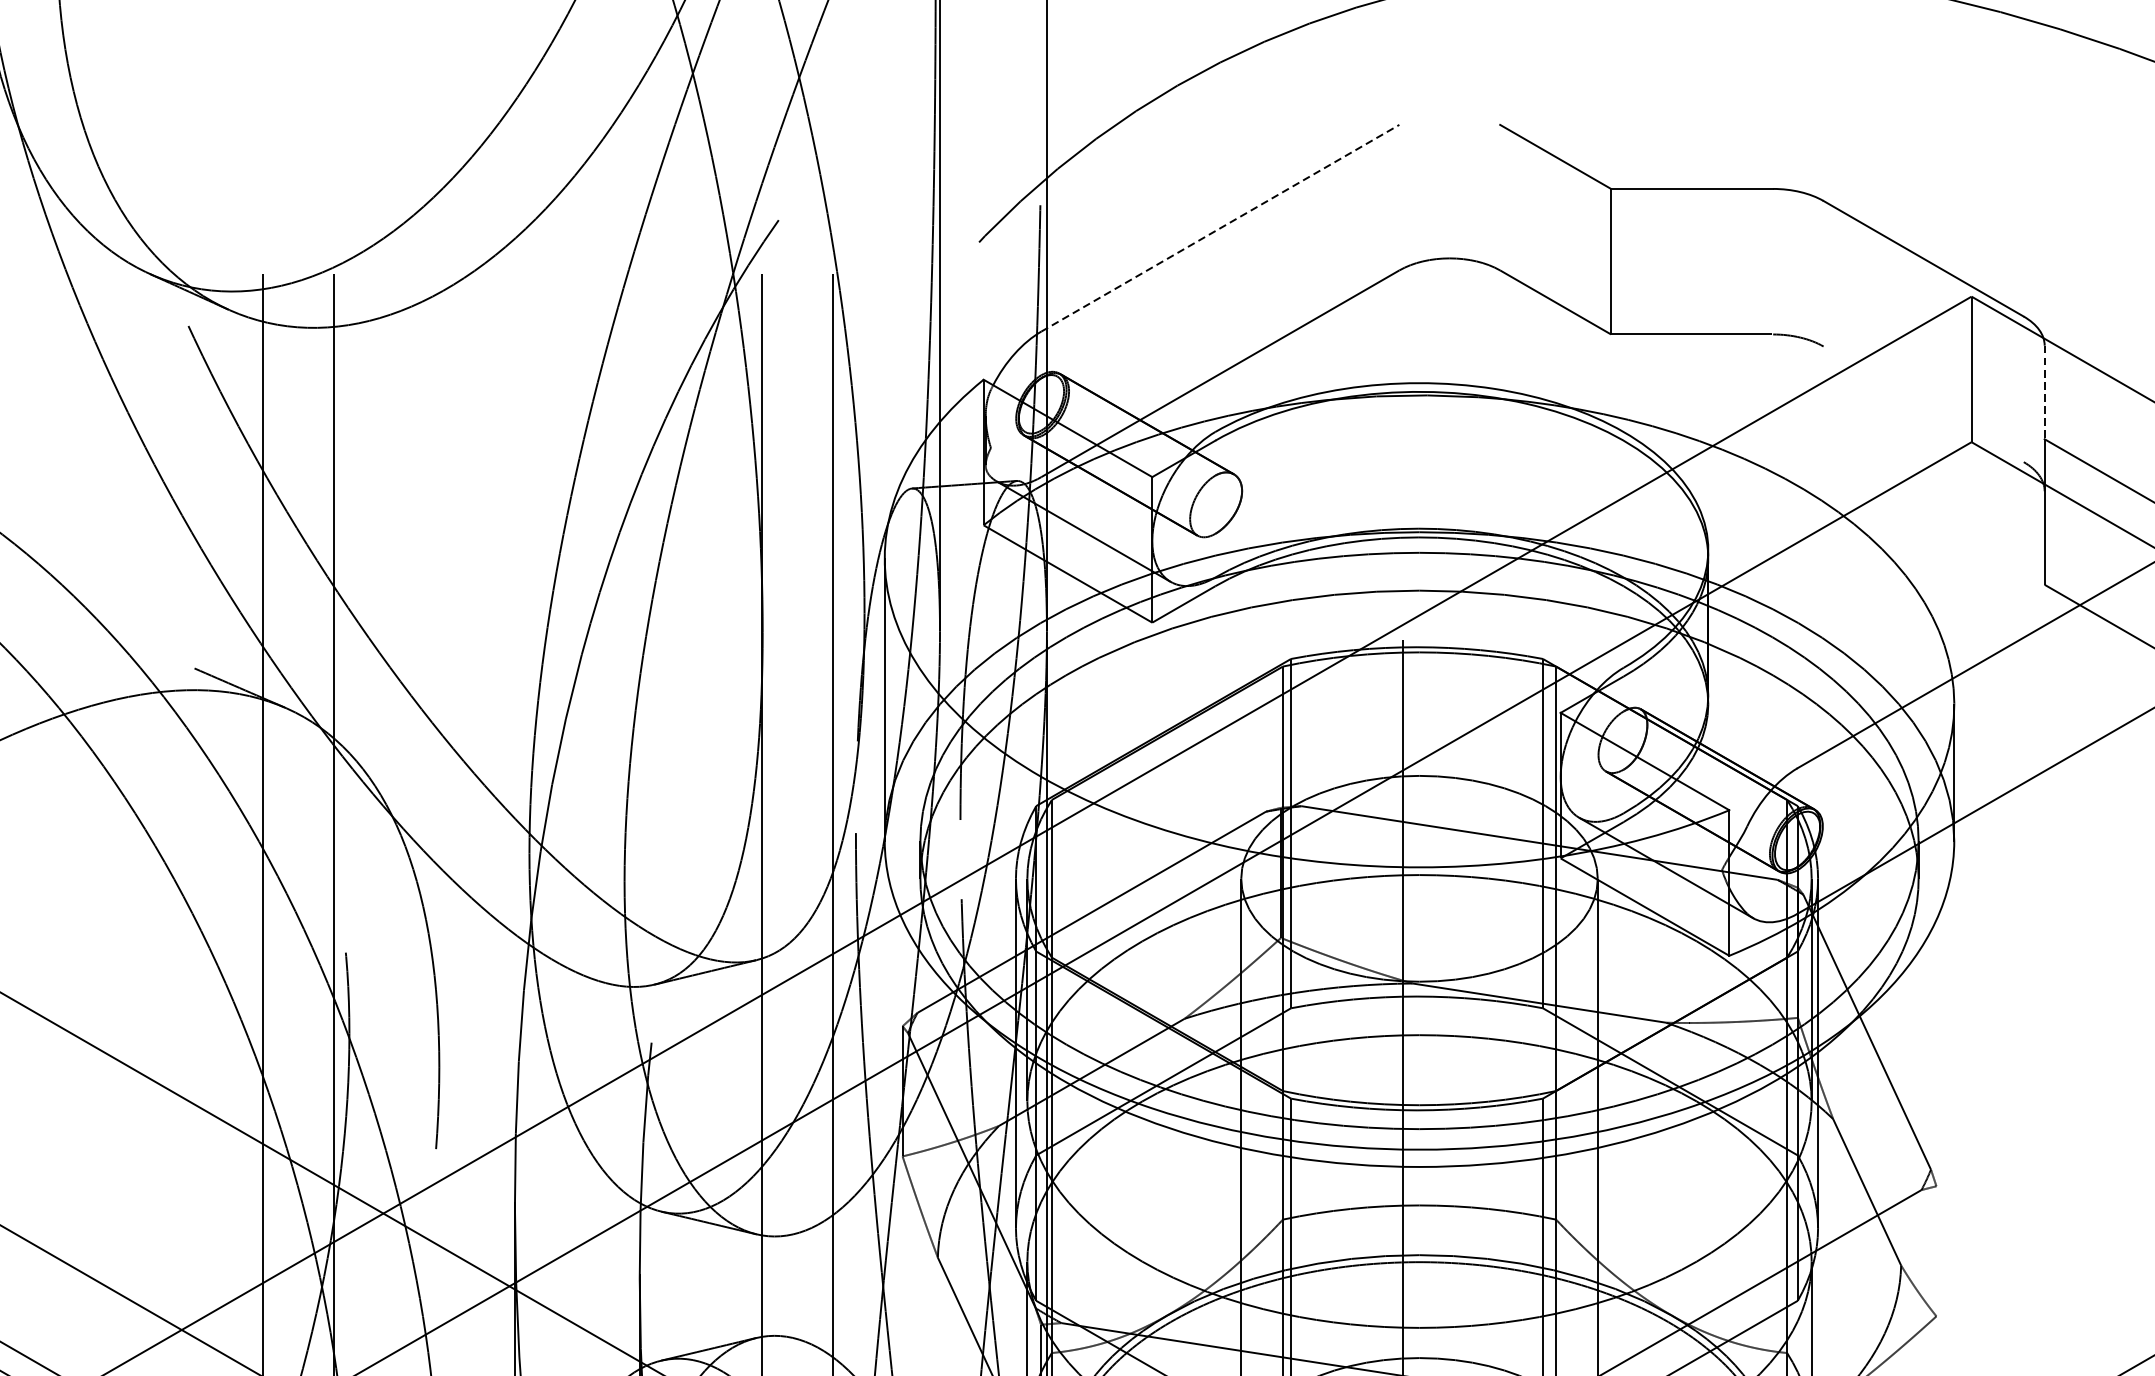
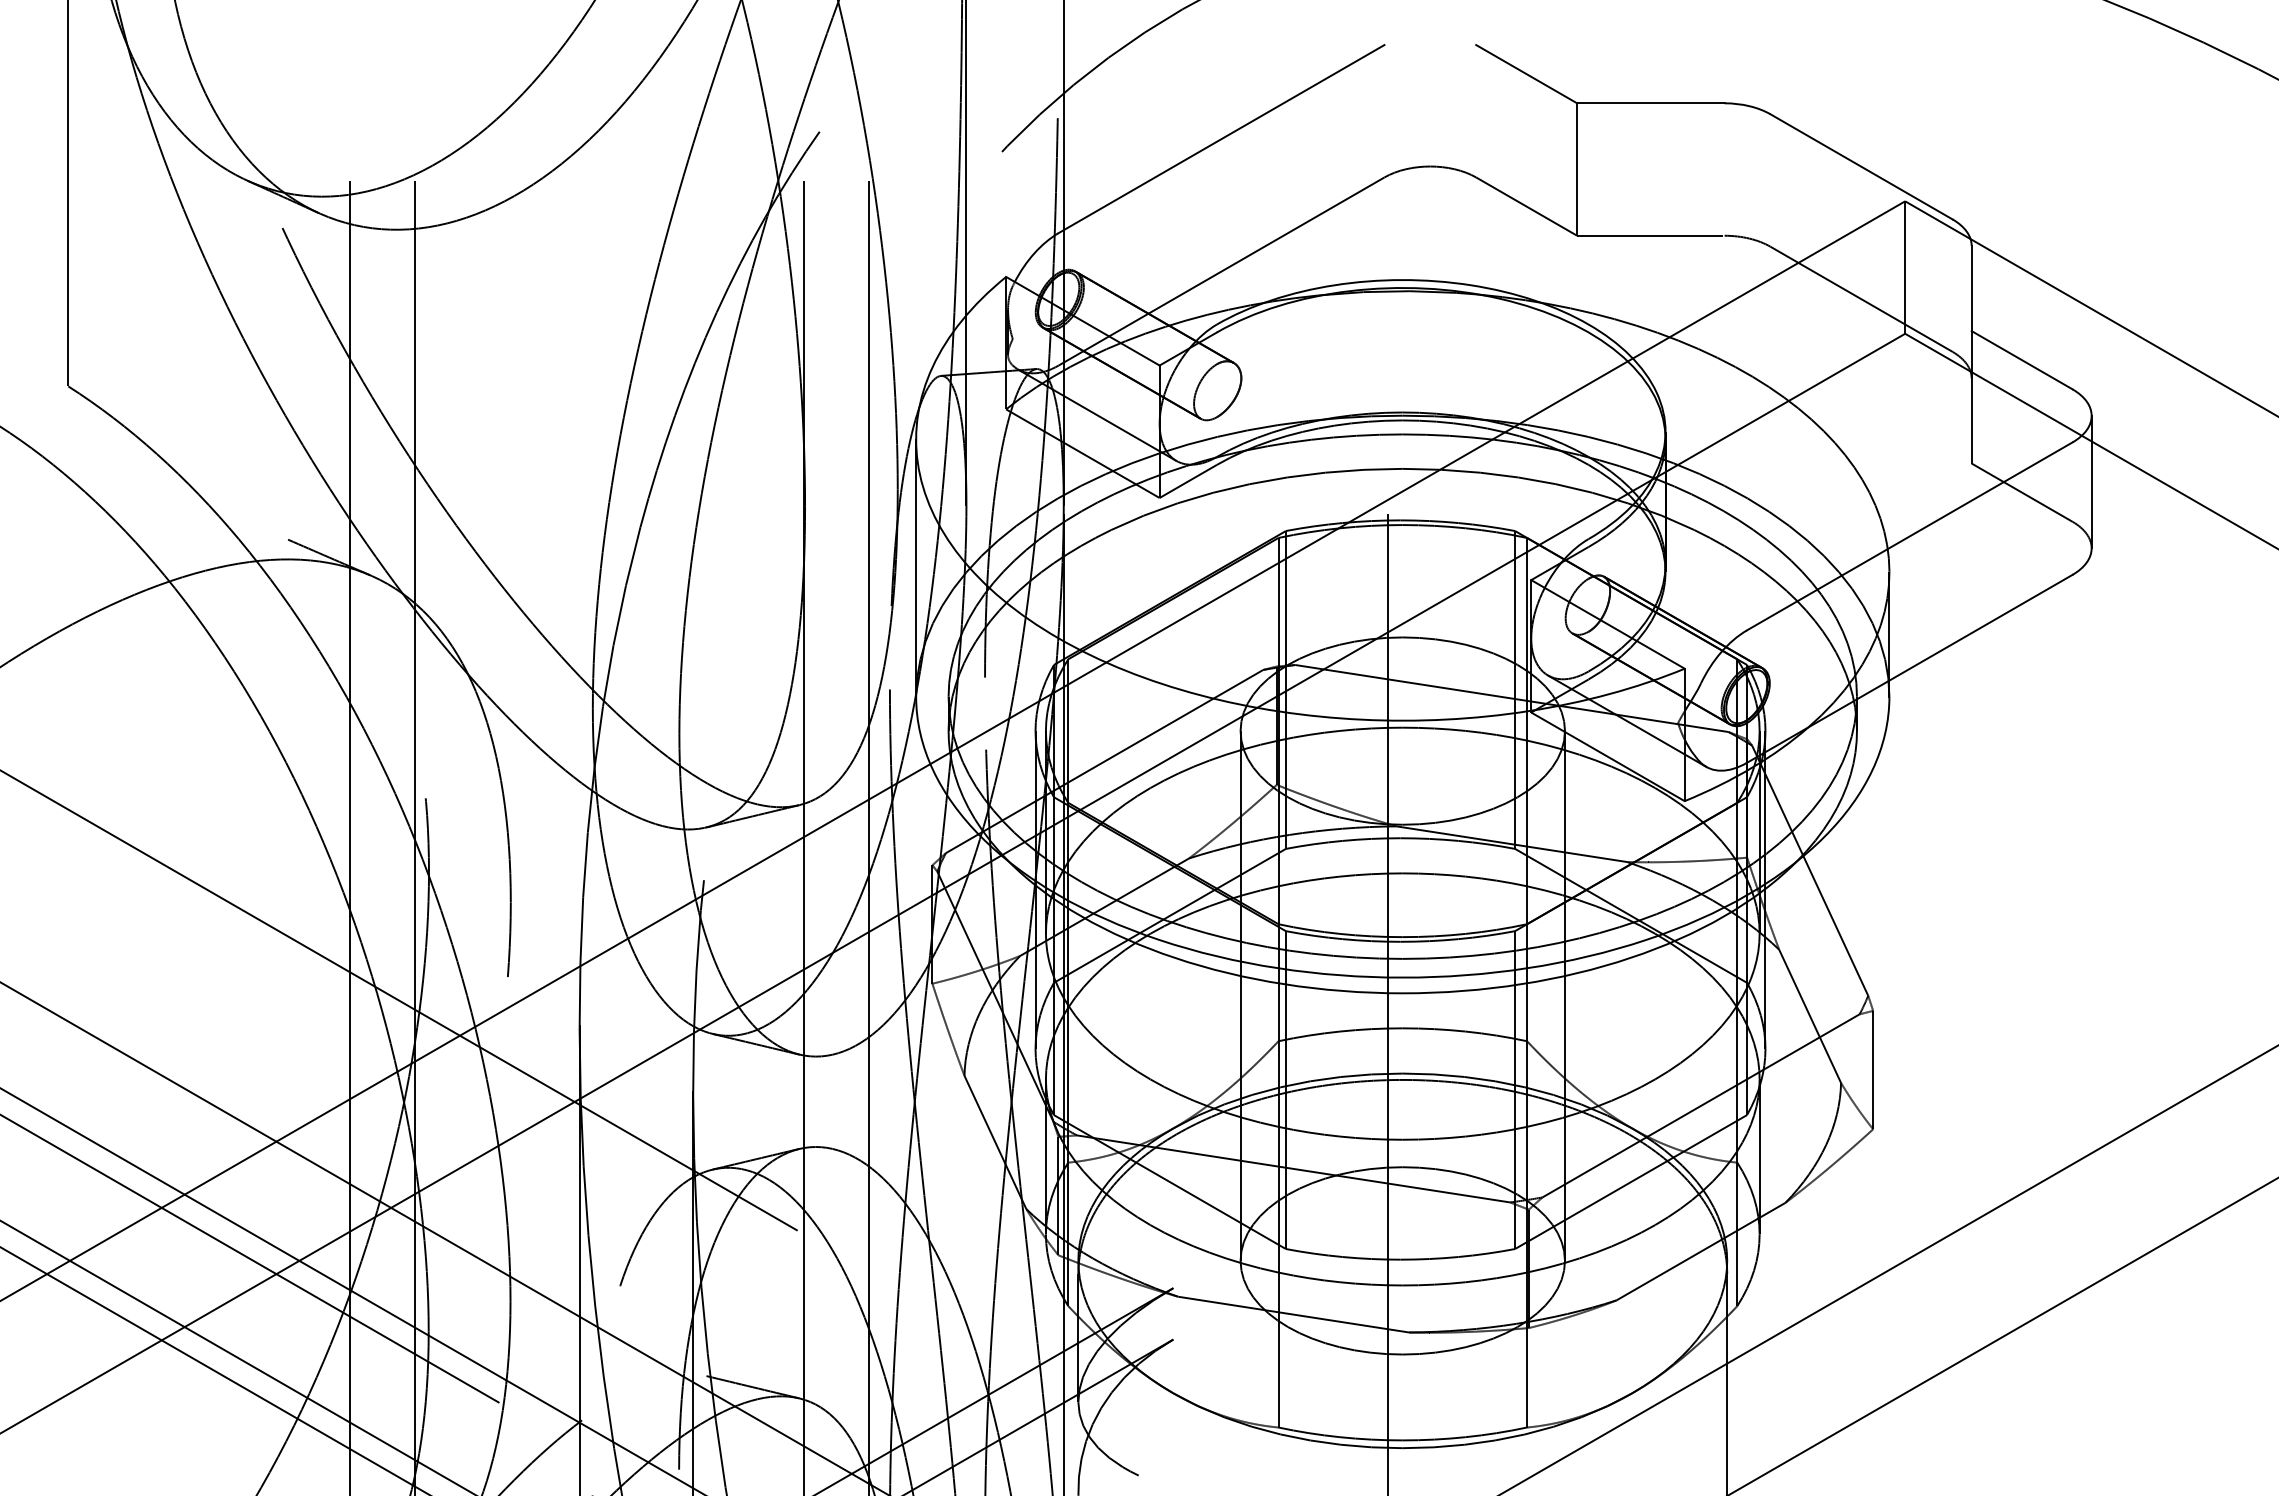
line: (1221, 227) -> (1222, 138), dashed -> solid
line: (2044, 392) -> (1971, 288), dashed -> solid
line: (1923, 403) -> (1861, 298), added
line: (1936, 1250) -> (1873, 1069), added

